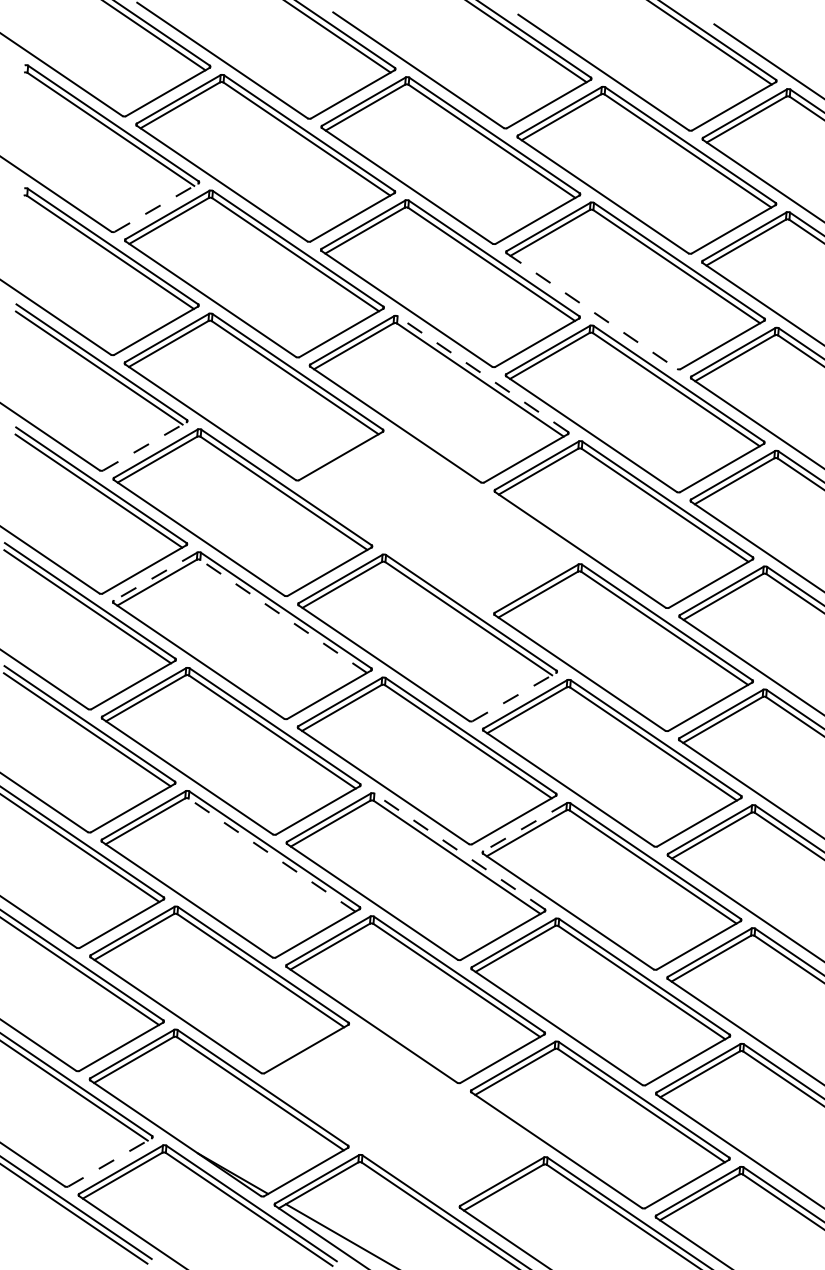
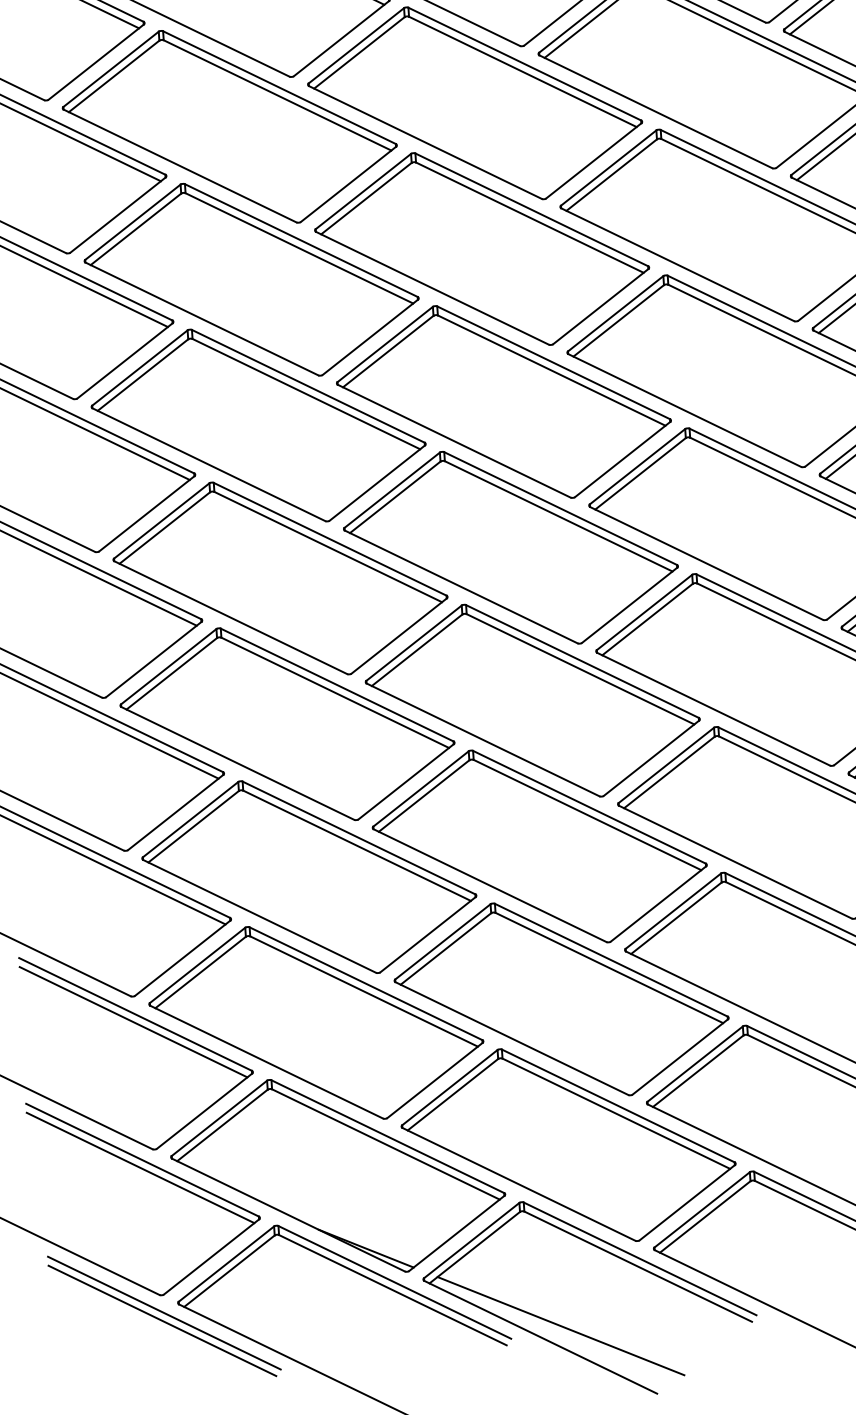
line: (157, 207) -> (97, 61), dashed -> solid
line: (591, 311) -> (655, 112), dashed -> solid
line: (482, 374) -> (531, 210), dashed -> solid
line: (145, 446) -> (125, 360), dashed -> solid
part: (438, 522) -> (503, 402), added
line: (155, 576) -> (161, 520), dashed -> solid
line: (283, 616) -> (327, 547), dashed -> solid
line: (514, 696) -> (629, 604), dashed -> solid
line: (524, 827) -> (665, 765), dashed -> solid
line: (459, 851) -> (589, 807), dashed -> solid
line: (272, 855) -> (357, 846), dashed -> solid
part: (404, 1115) -> (568, 1145), added
line: (110, 1162) -> (211, 1257), dashed -> solid

